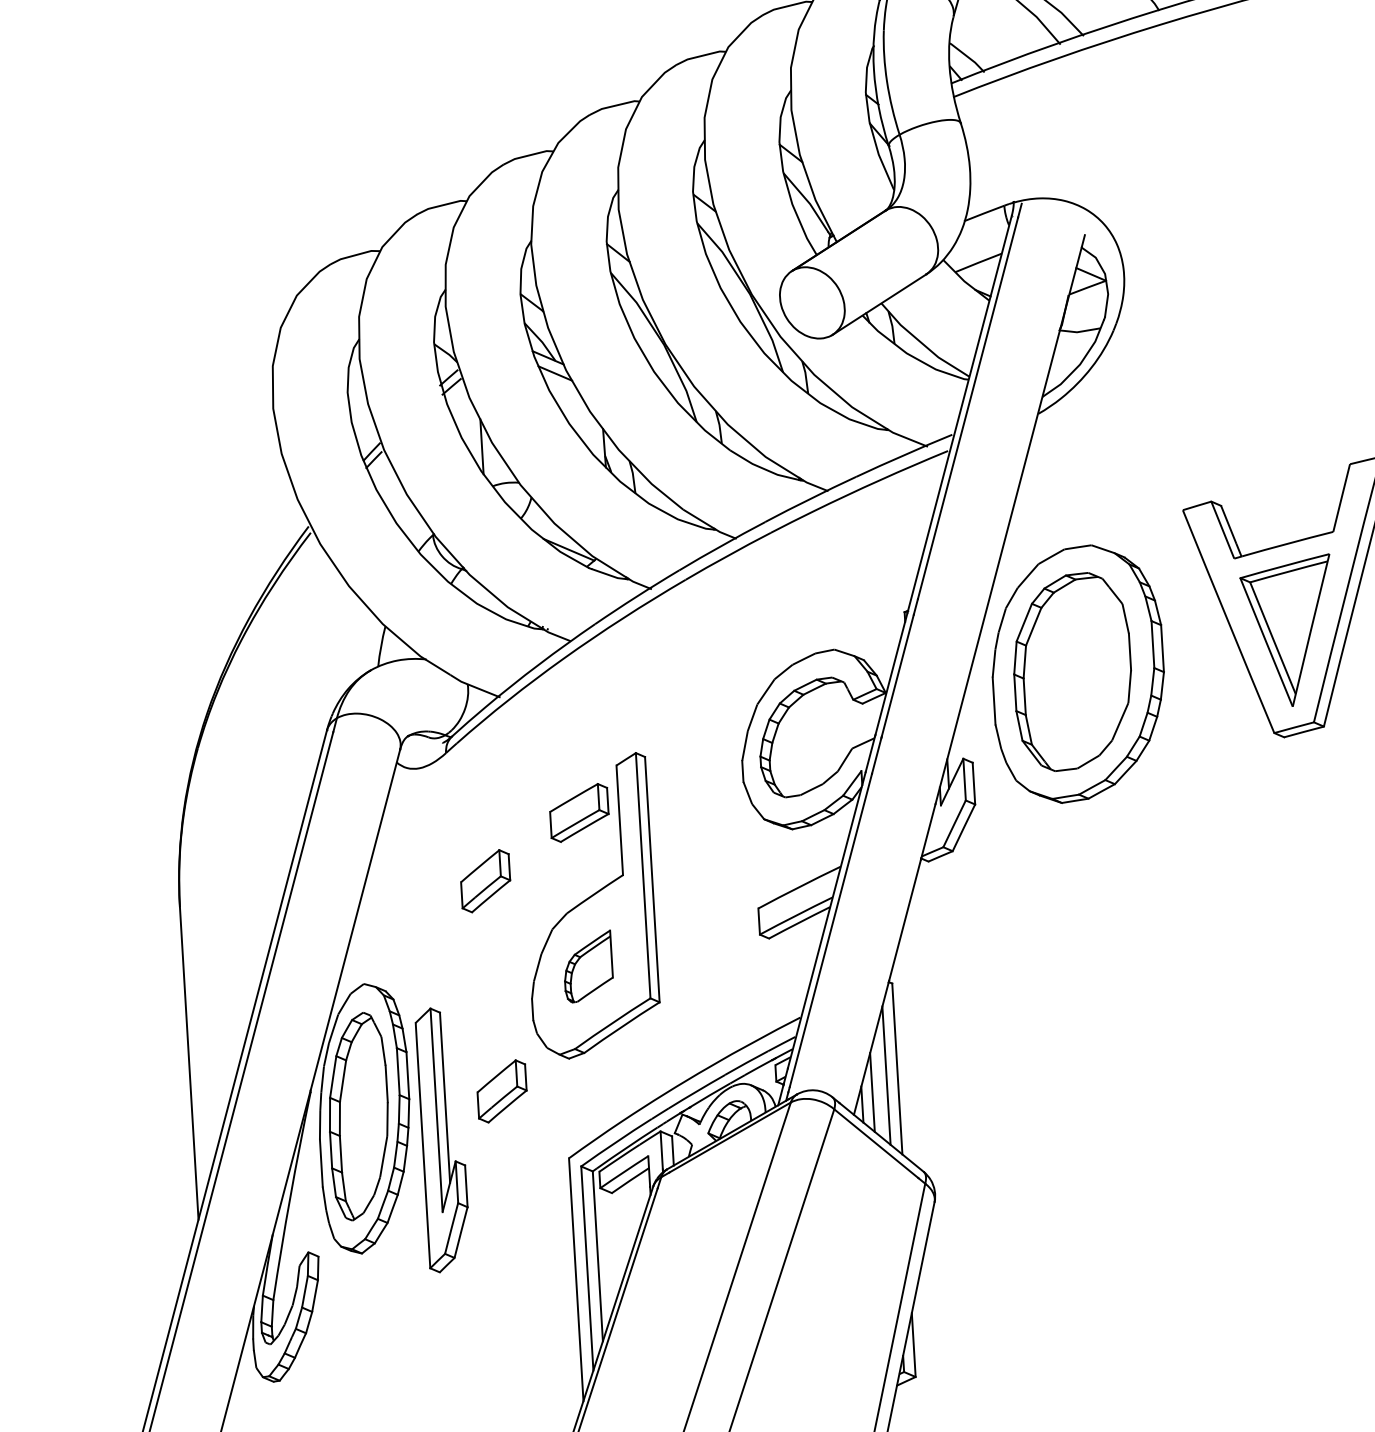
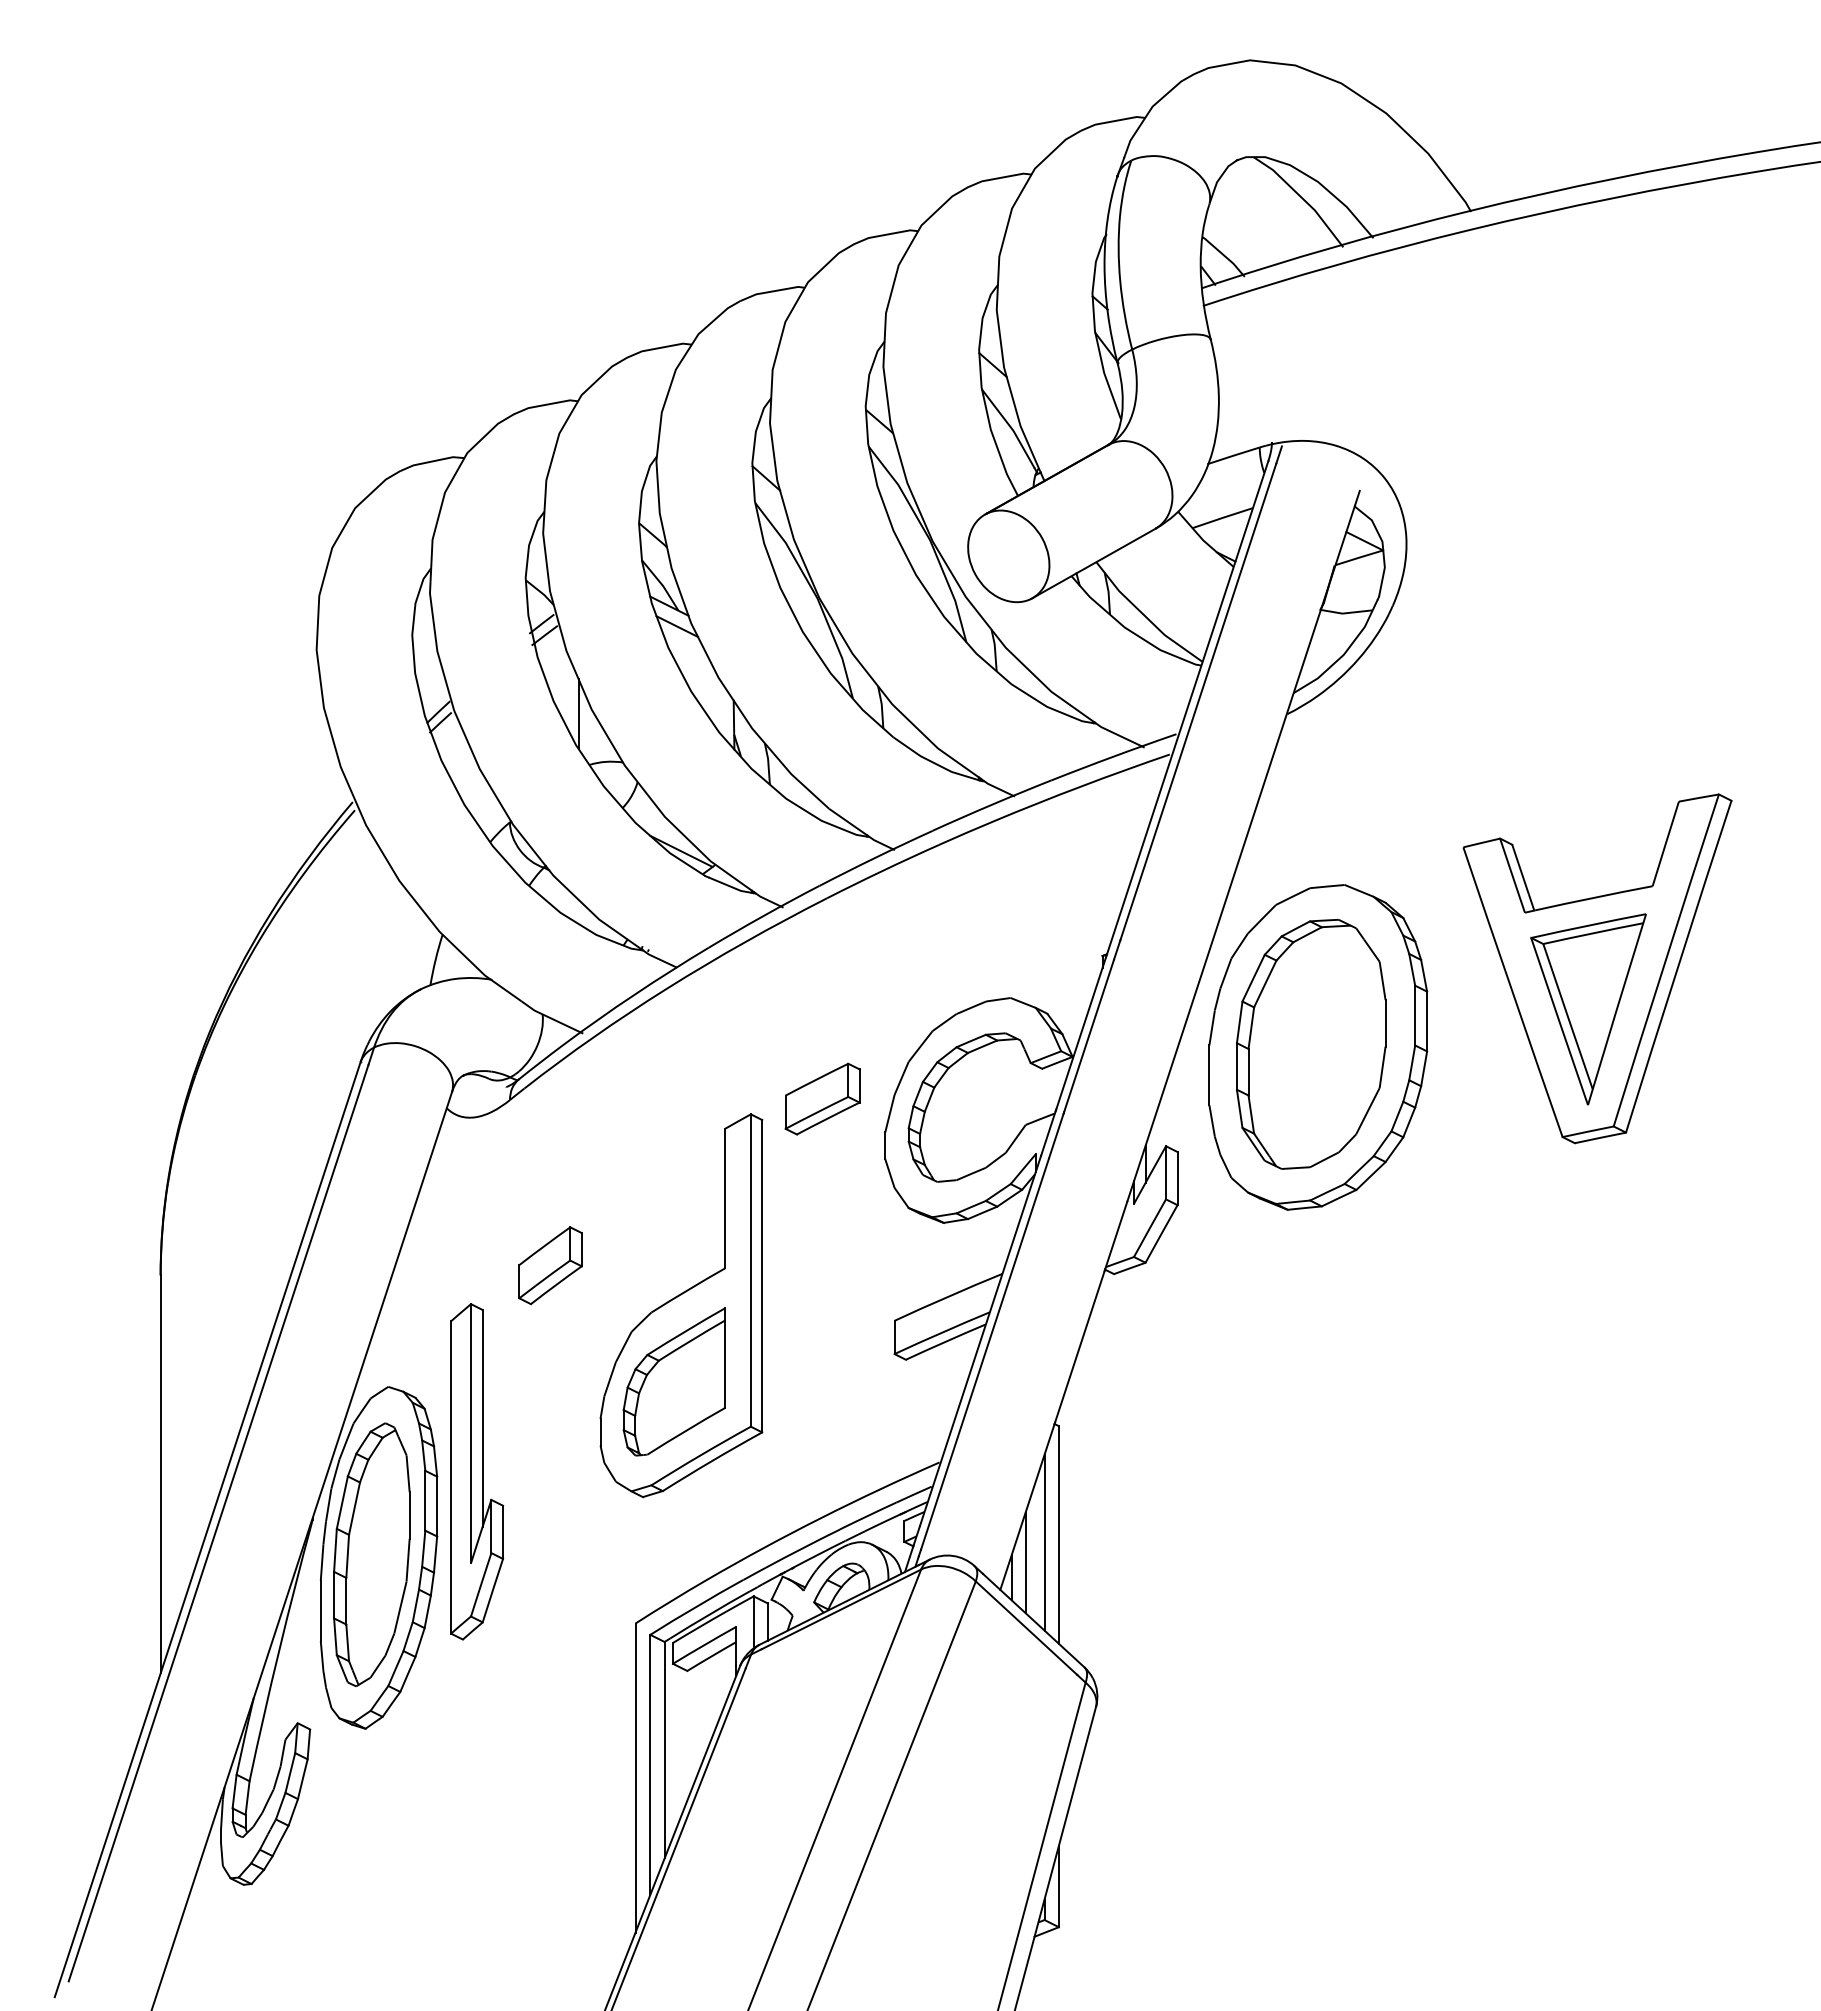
part: (579, 812) -> (822, 1098), moved
part: (587, 966) -> (673, 1381), size x1.67
part: (502, 1091) -> (555, 1533), removed
part: (443, 1139) -> (477, 1471), moved

